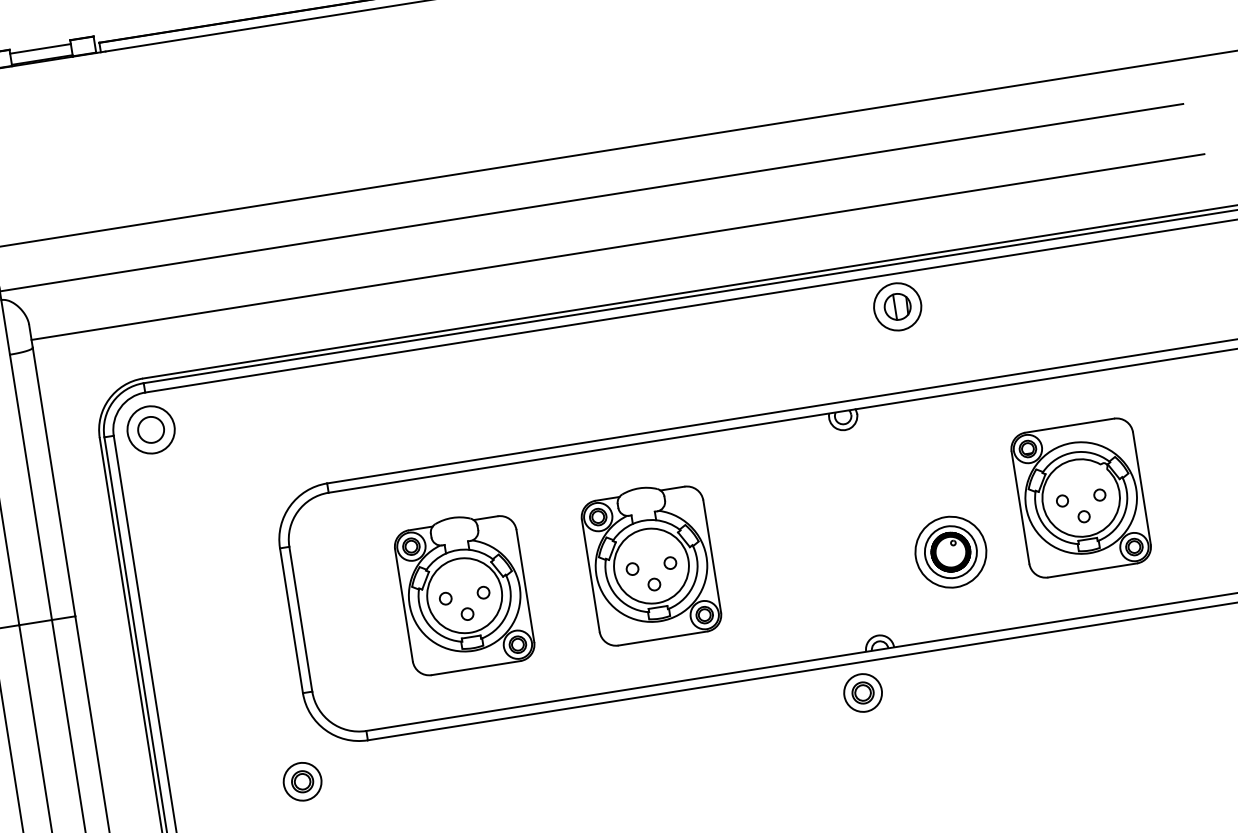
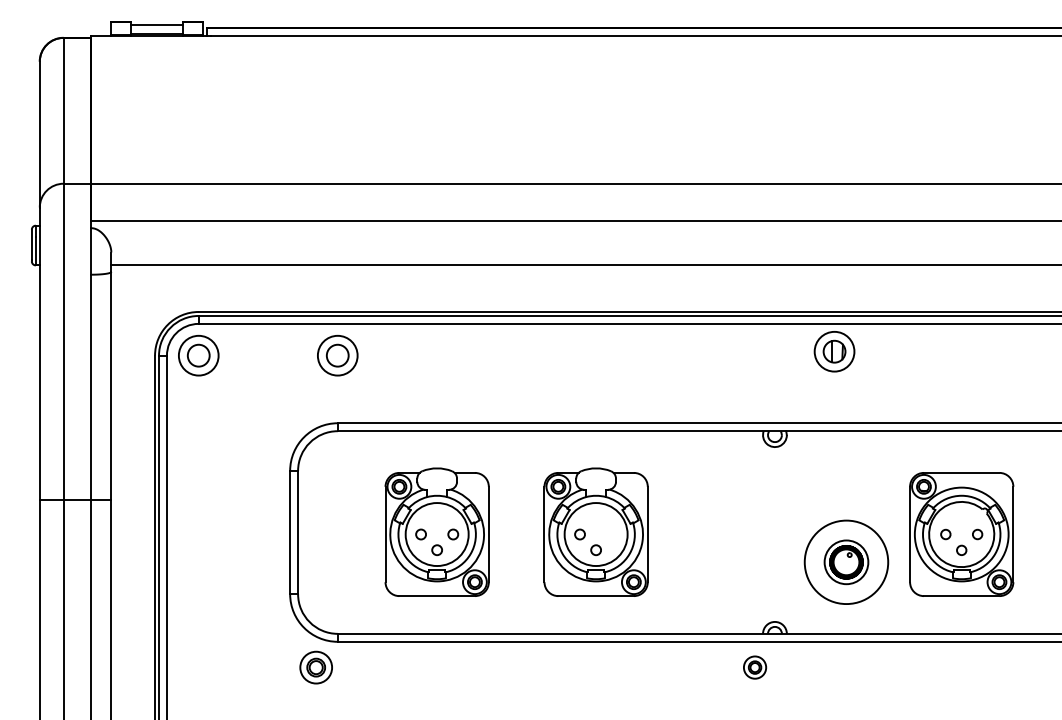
part: (314, 403) -> (337, 355), added
circle: (950, 552) -> (846, 562), size x1.4
circle: (670, 563) -> (612, 534), removed
part: (862, 692) -> (754, 667), size x0.7
part: (301, 781) -> (315, 667), moved

